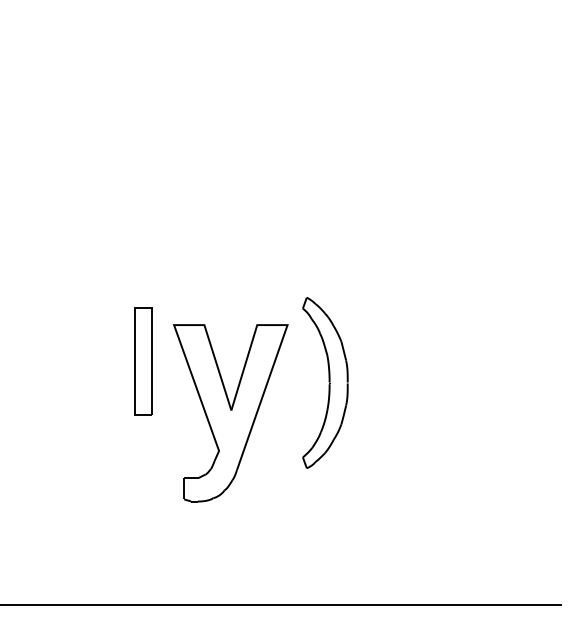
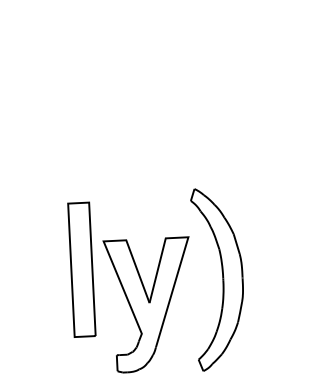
part: (142, 361) -> (81, 269), size x1.67
part: (325, 382) -> (218, 278), size x1.43

